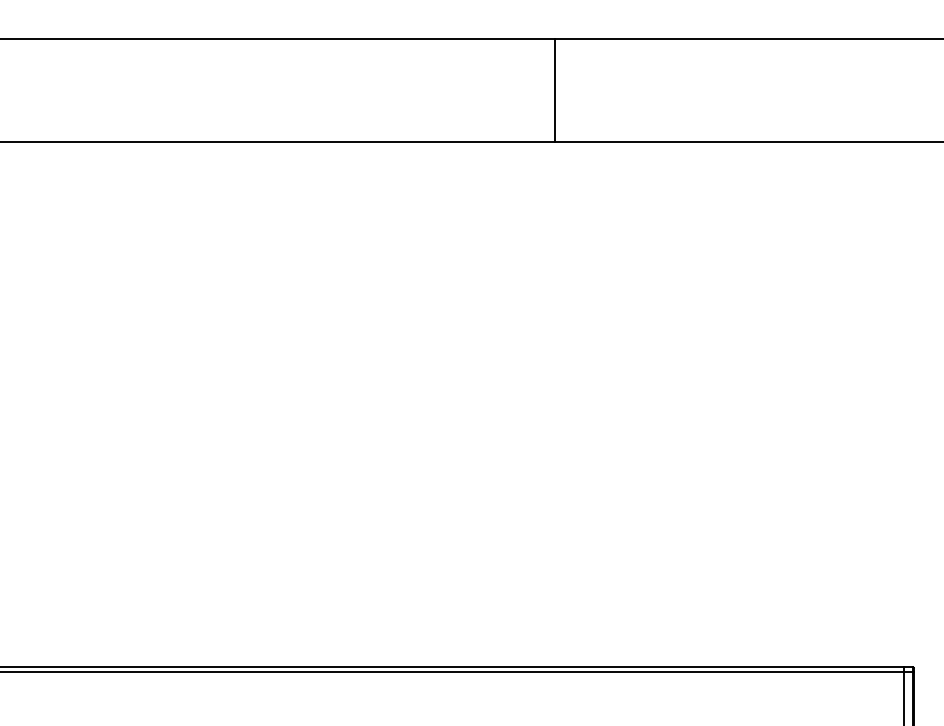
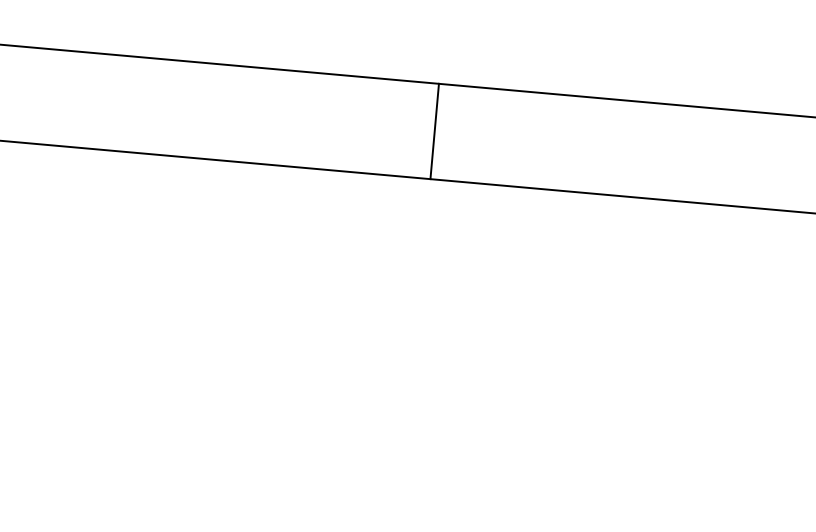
line: (555, 90) -> (435, 131), moved

